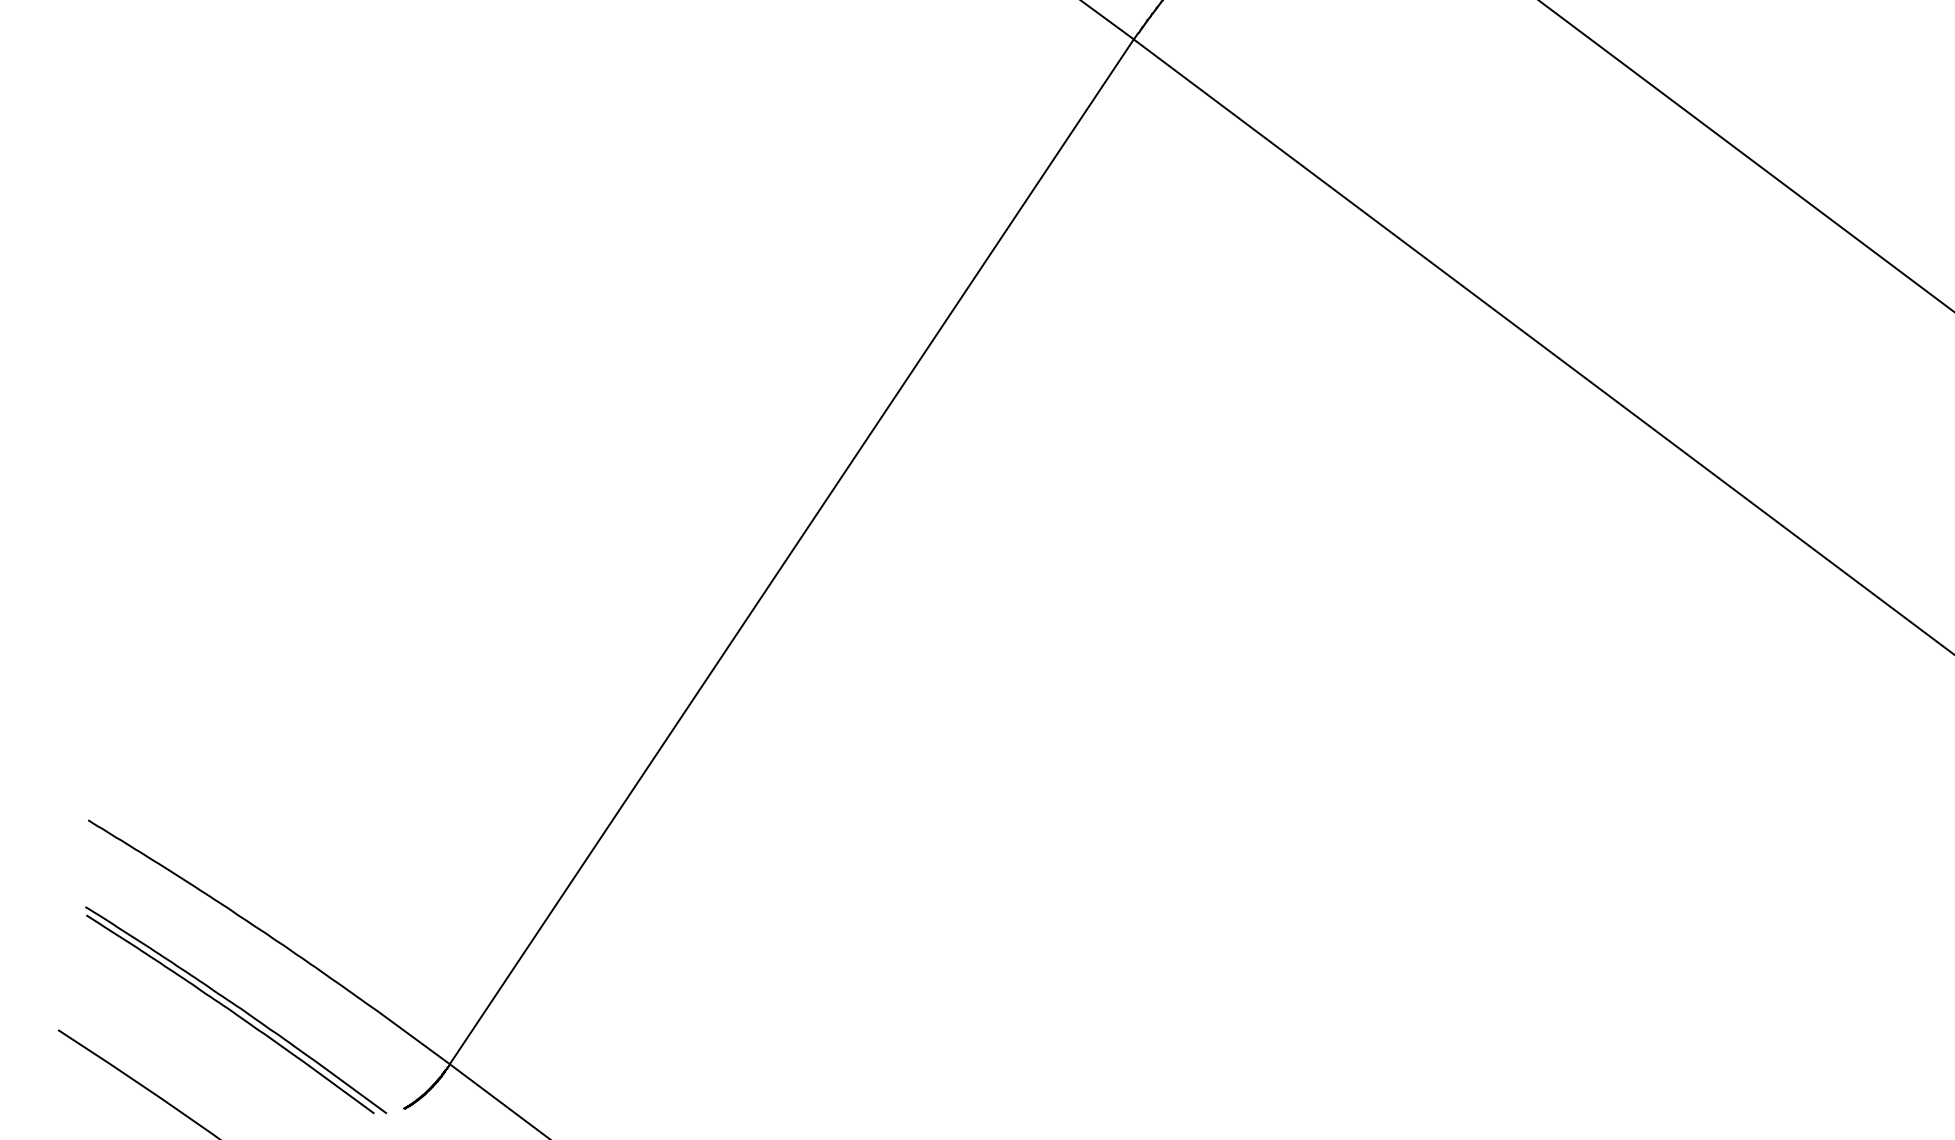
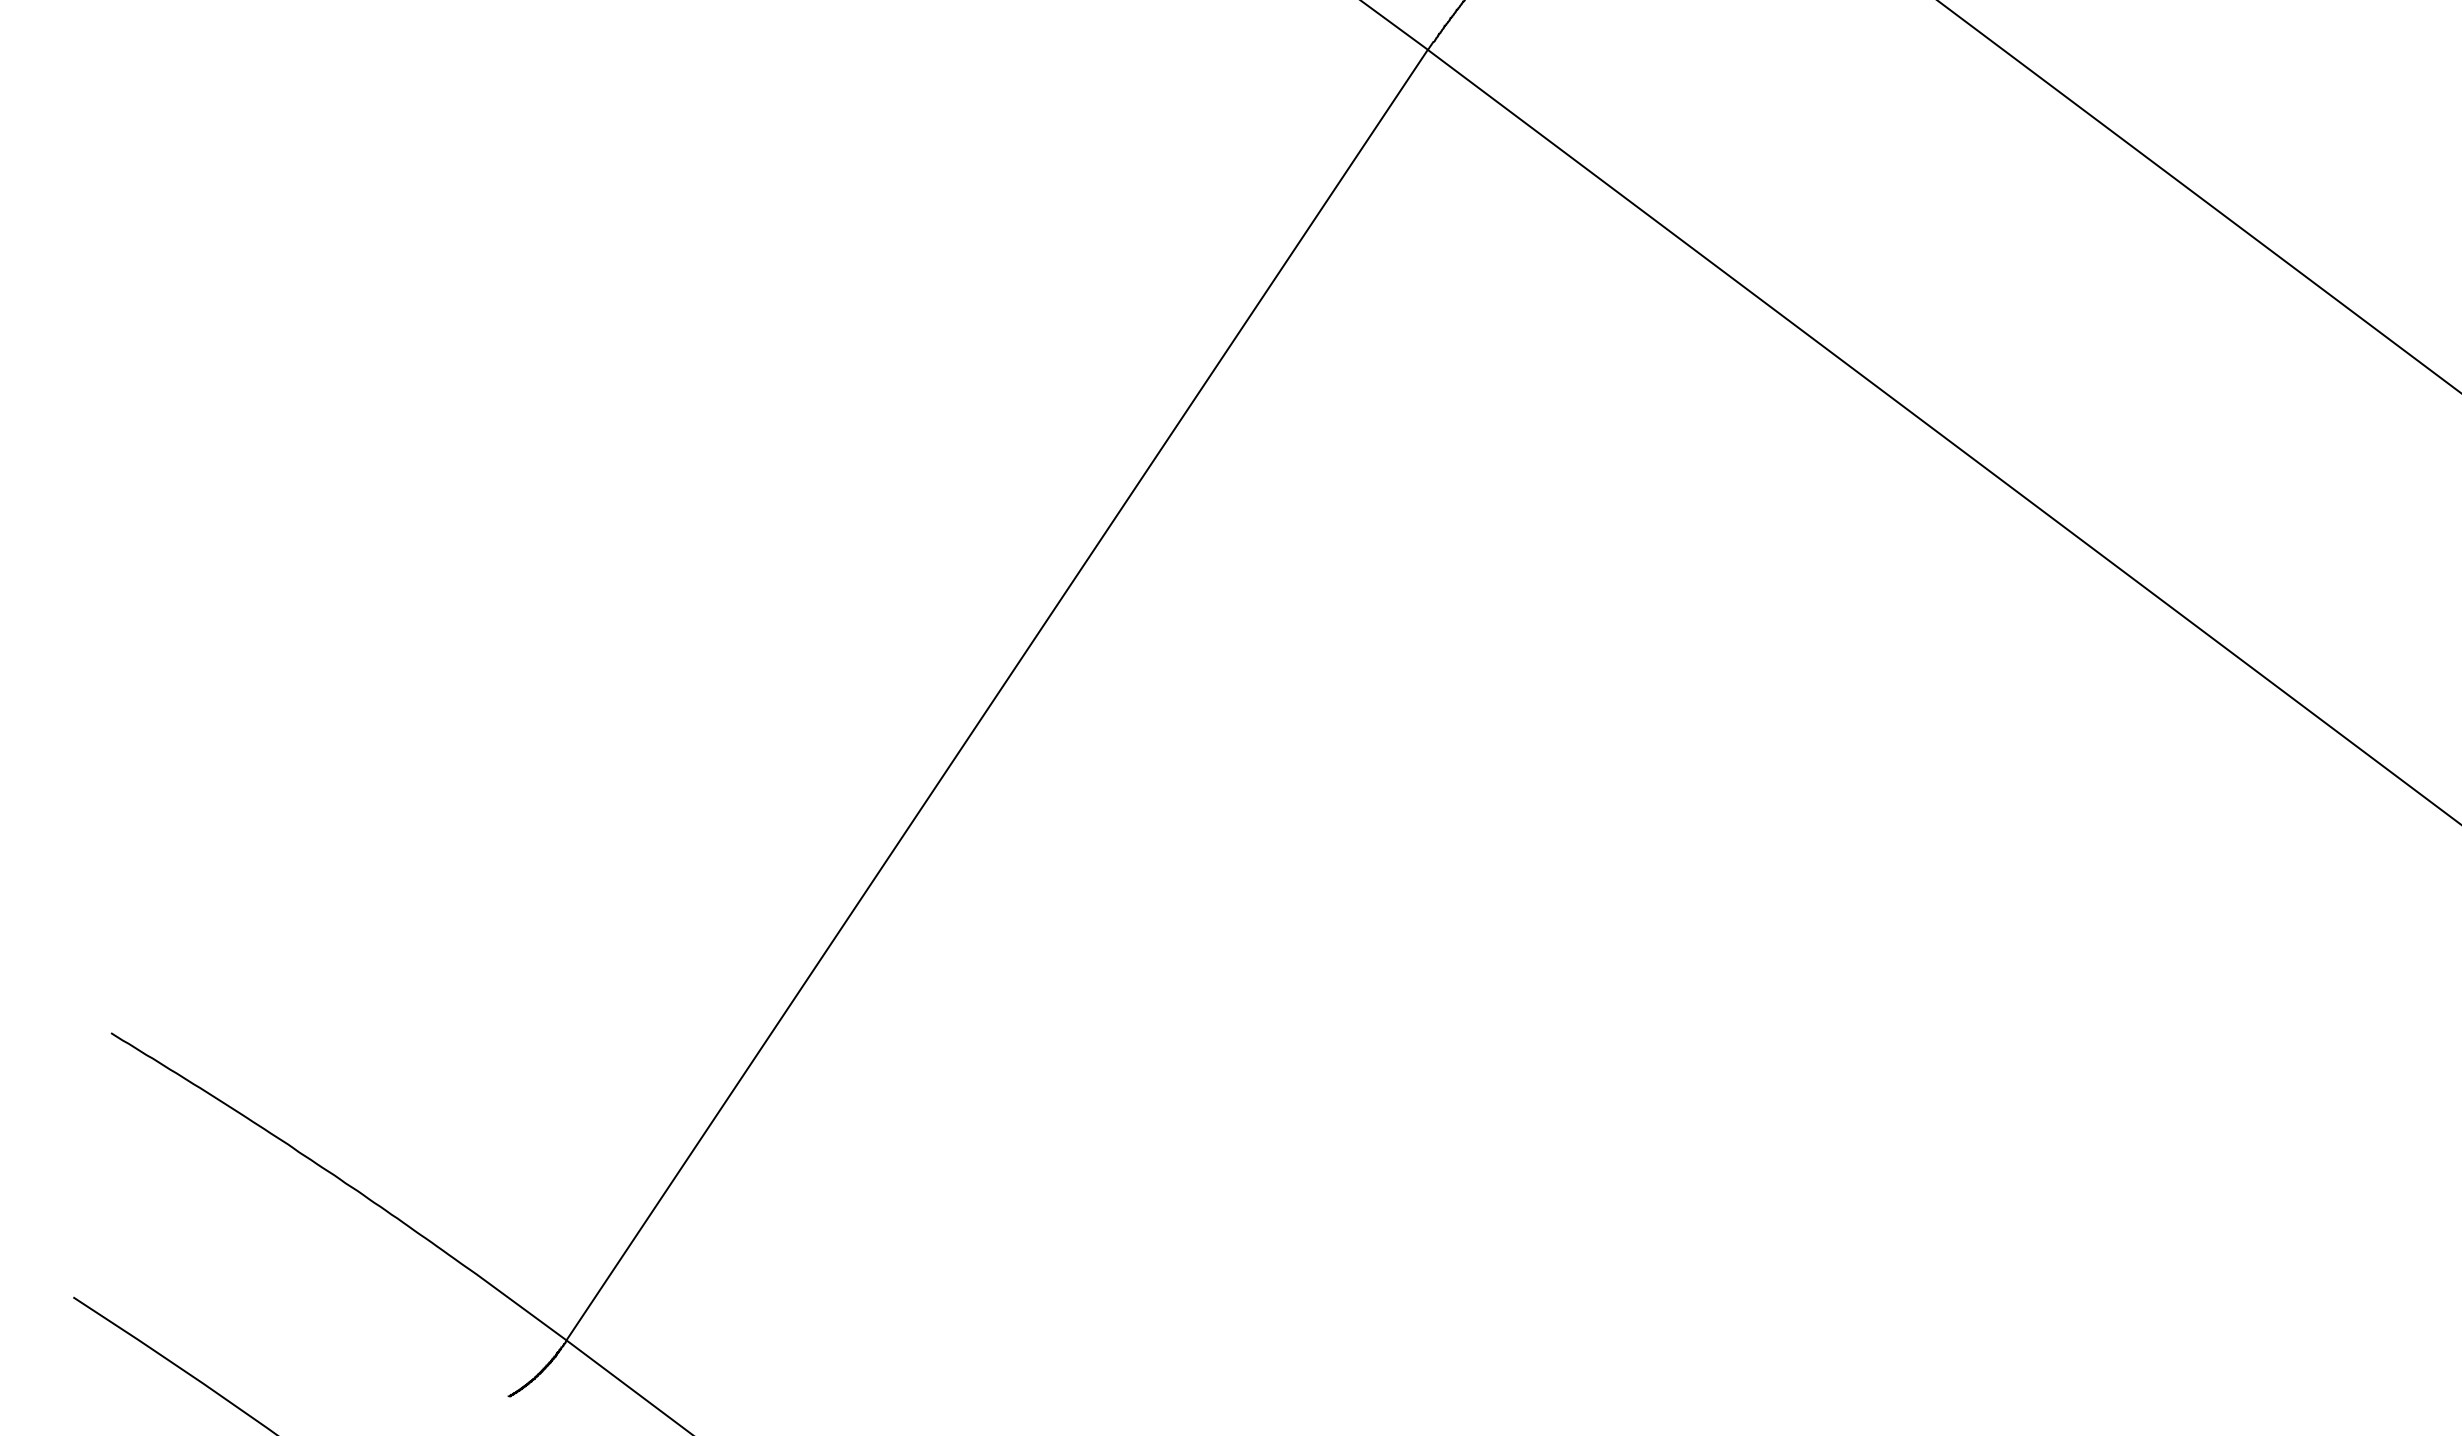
part: (236, 1010) -> (297, 1272), removed

